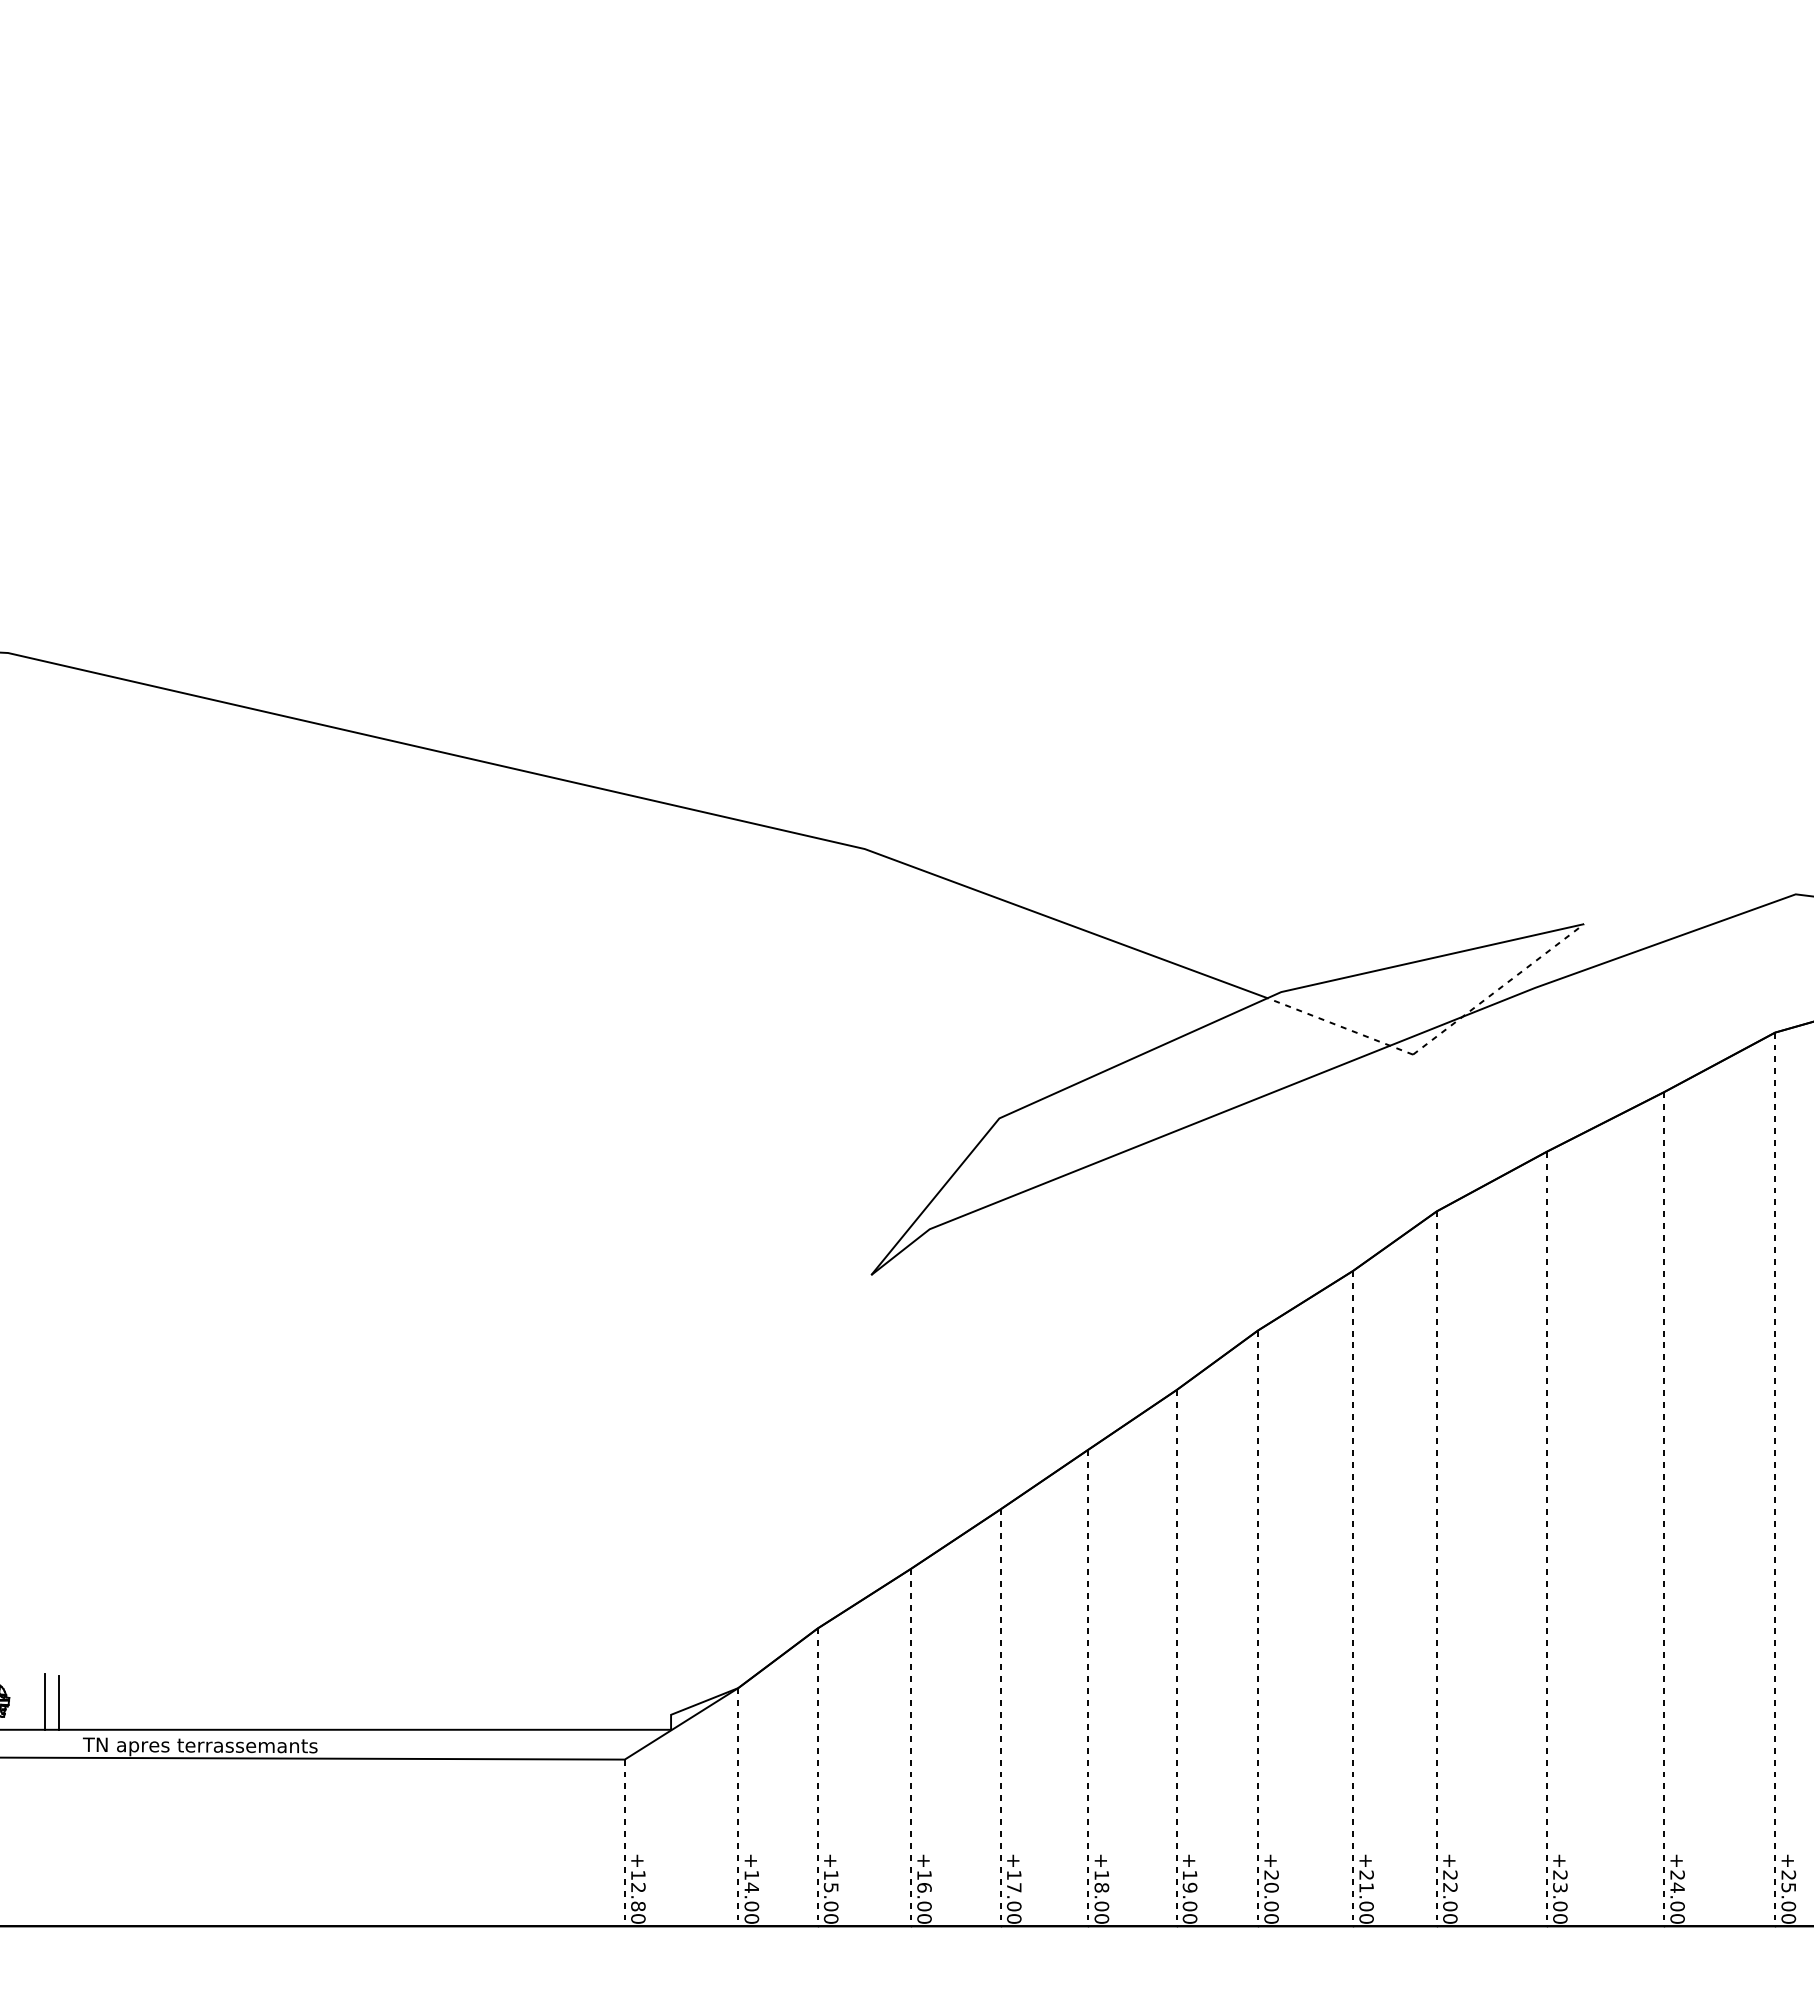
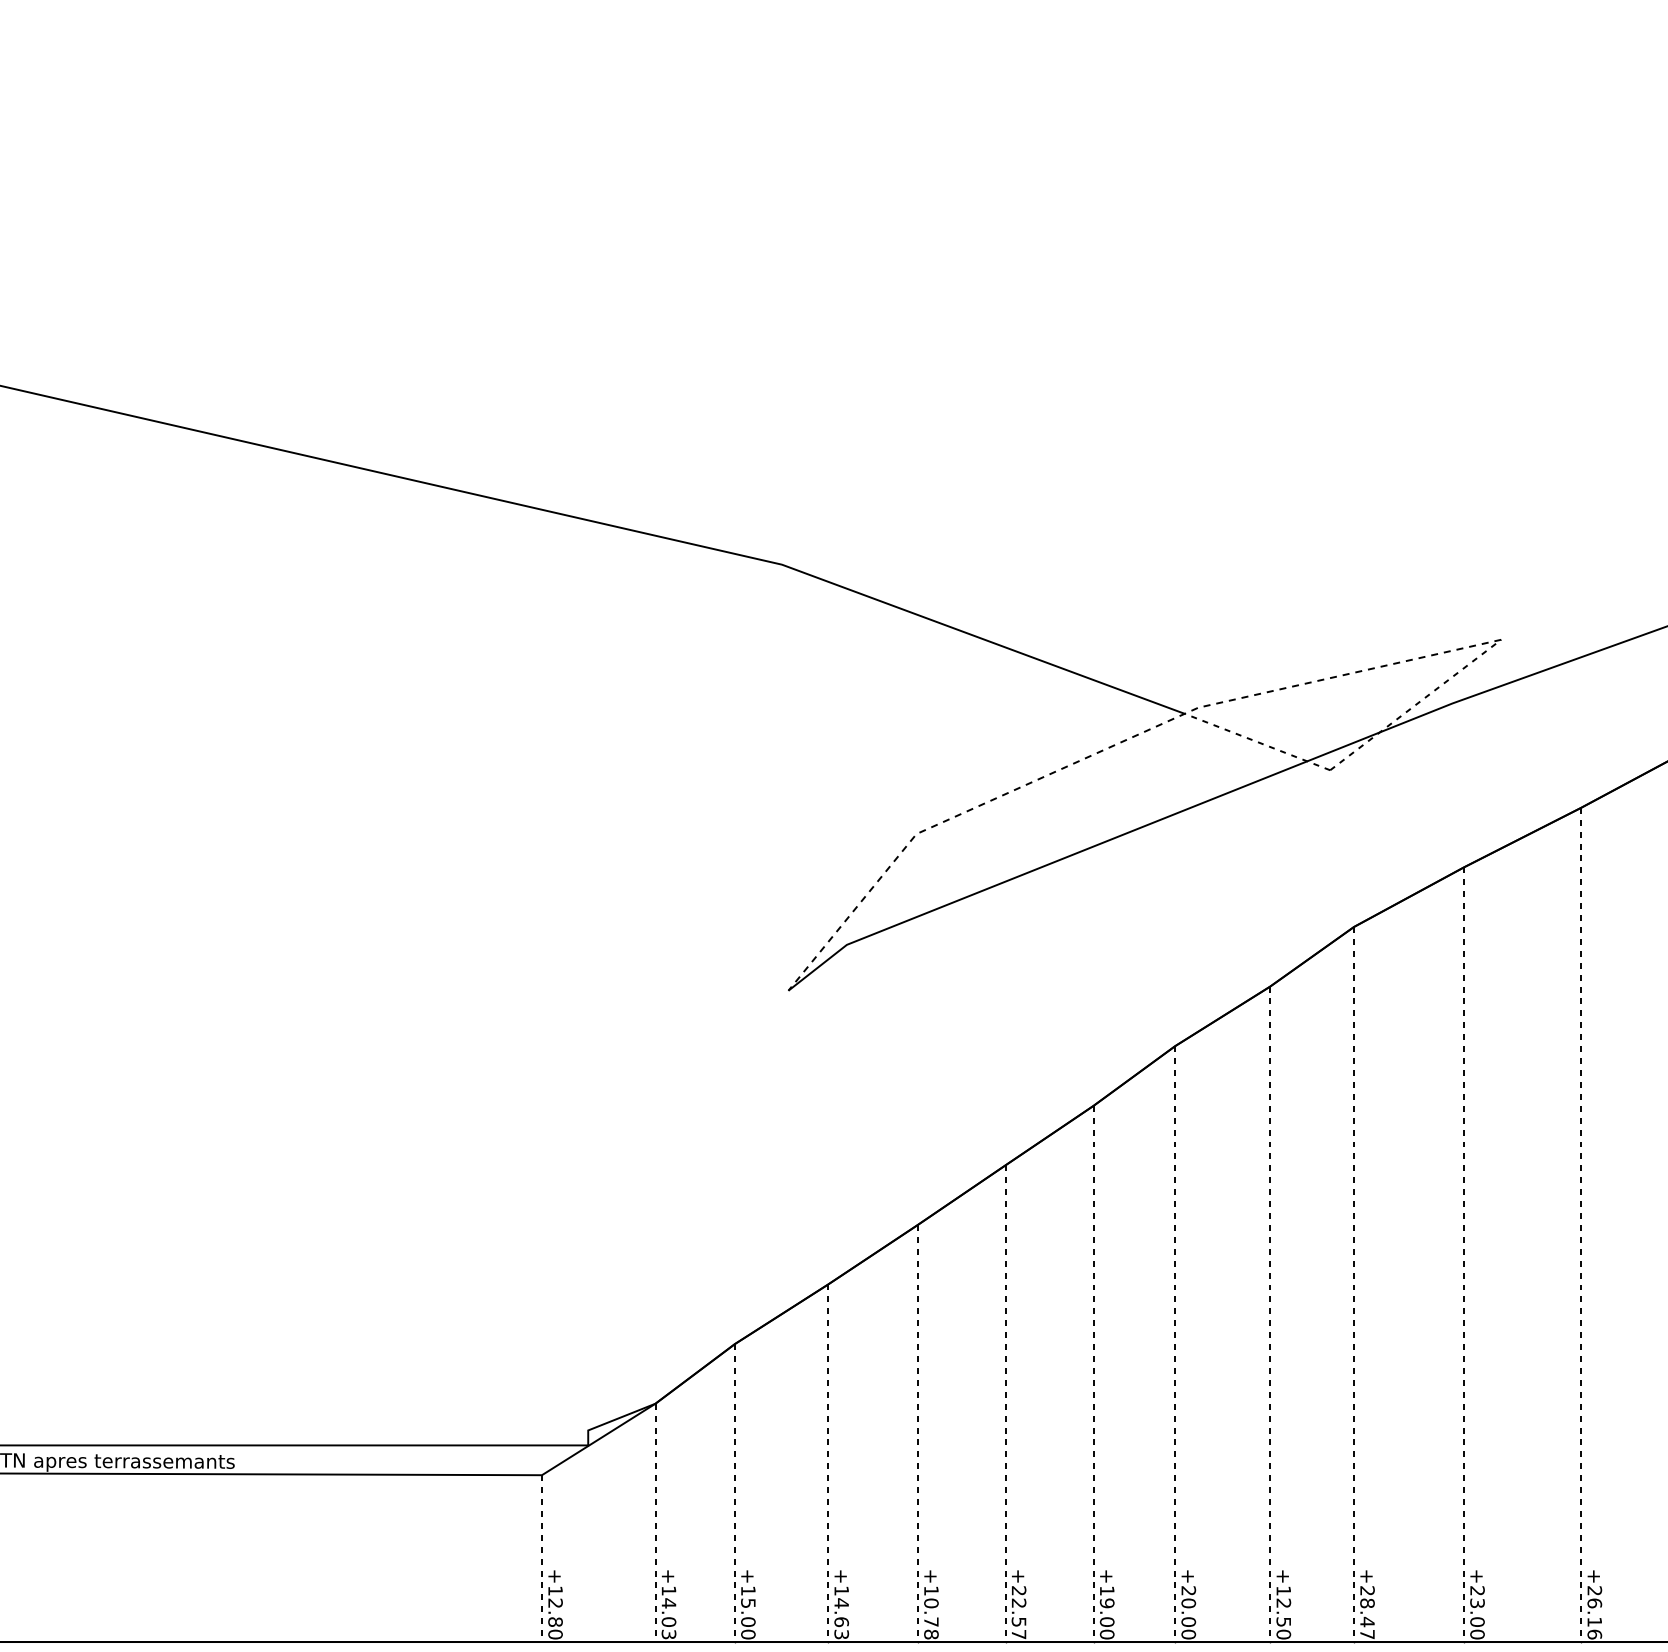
line: (1189, 1033) -> (1106, 749), solid -> dashed
text: (1366, 1890) -> (1283, 1606), +21.00 -> +12.50
text: (1101, 1896) -> (1018, 1612), +18.00 -> +22.57
text: (924, 1902) -> (841, 1618), +16.00 -> +14.63
text: (1014, 1902) -> (931, 1618), +17.00 -> +10.78
text: (1677, 1902) -> (1594, 1618), +24.00 -> +26.16
text: (1450, 1903) -> (1367, 1619), +22.00 -> +28.47
text: (751, 1918) -> (668, 1634), +14.00 -> +14.03

